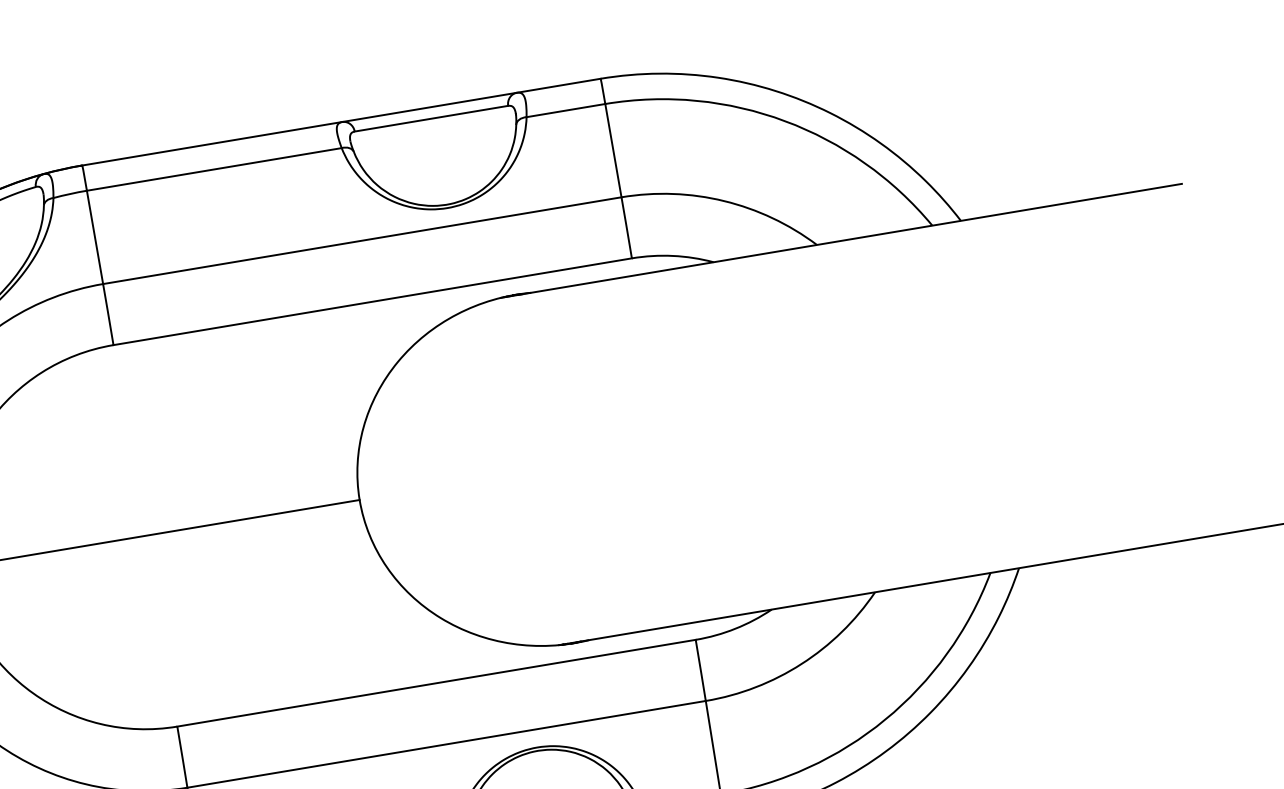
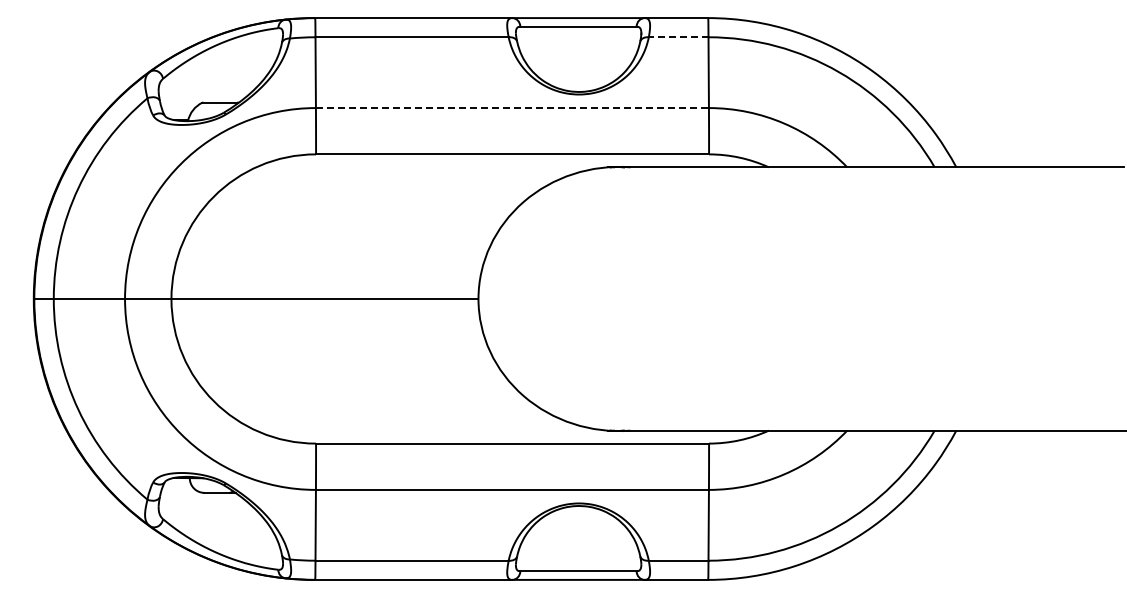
line: (565, 110) -> (678, 37), solid -> dashed
line: (362, 241) -> (512, 108), solid -> dashed

